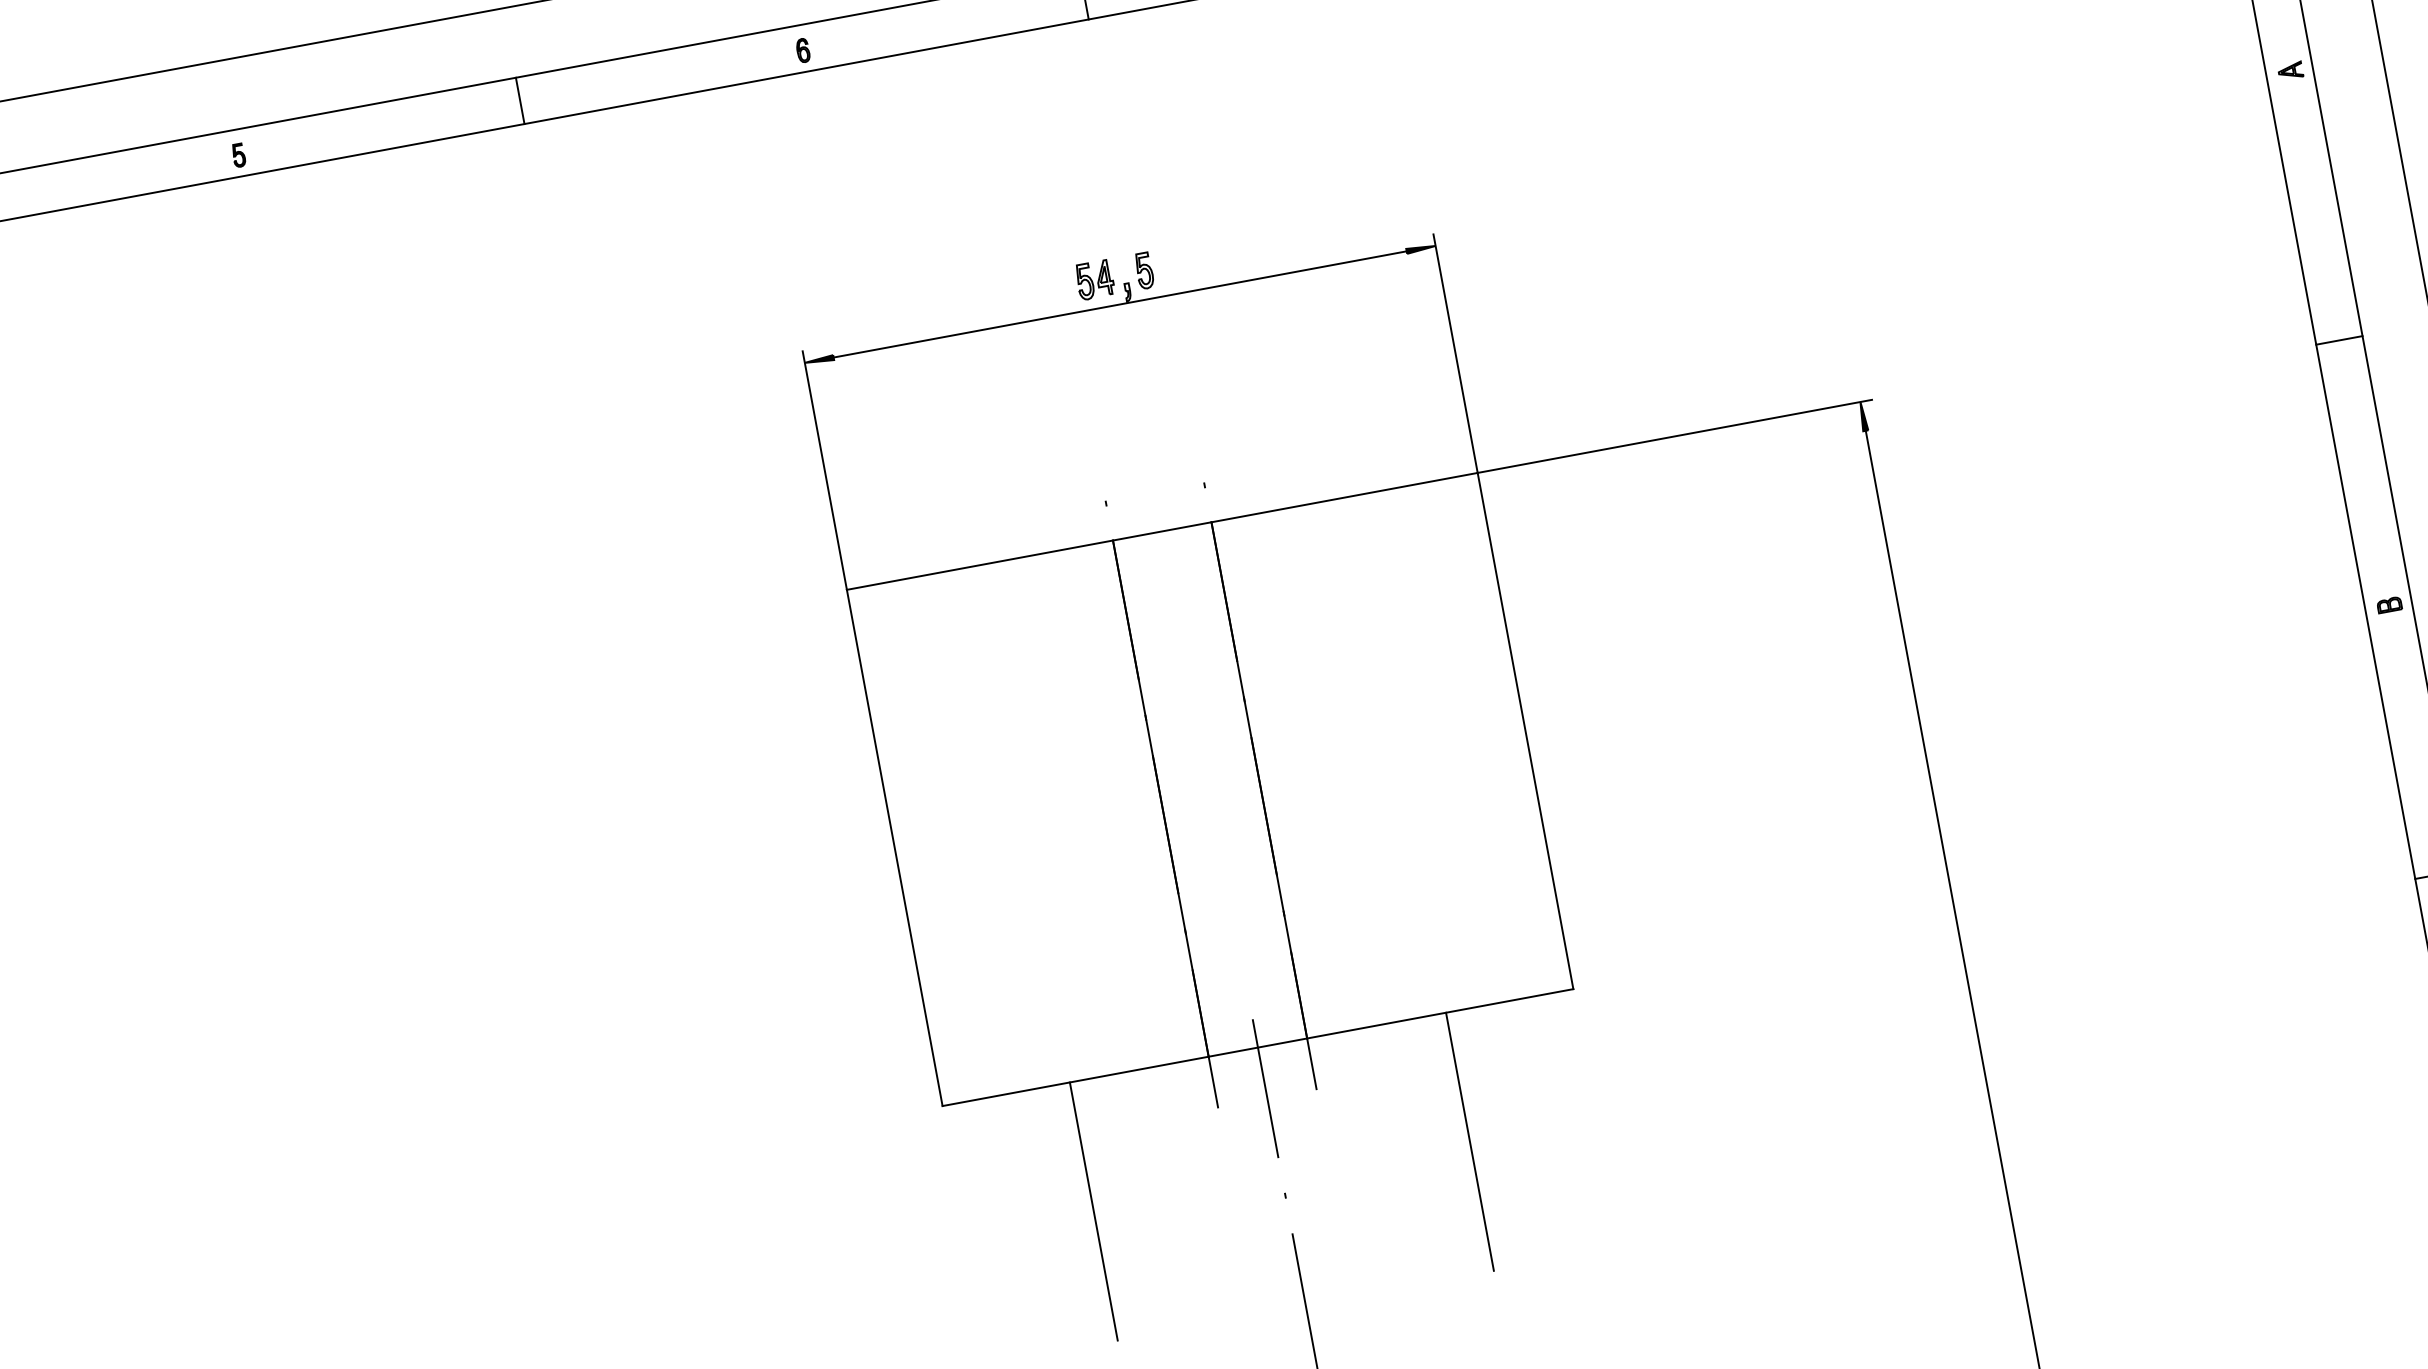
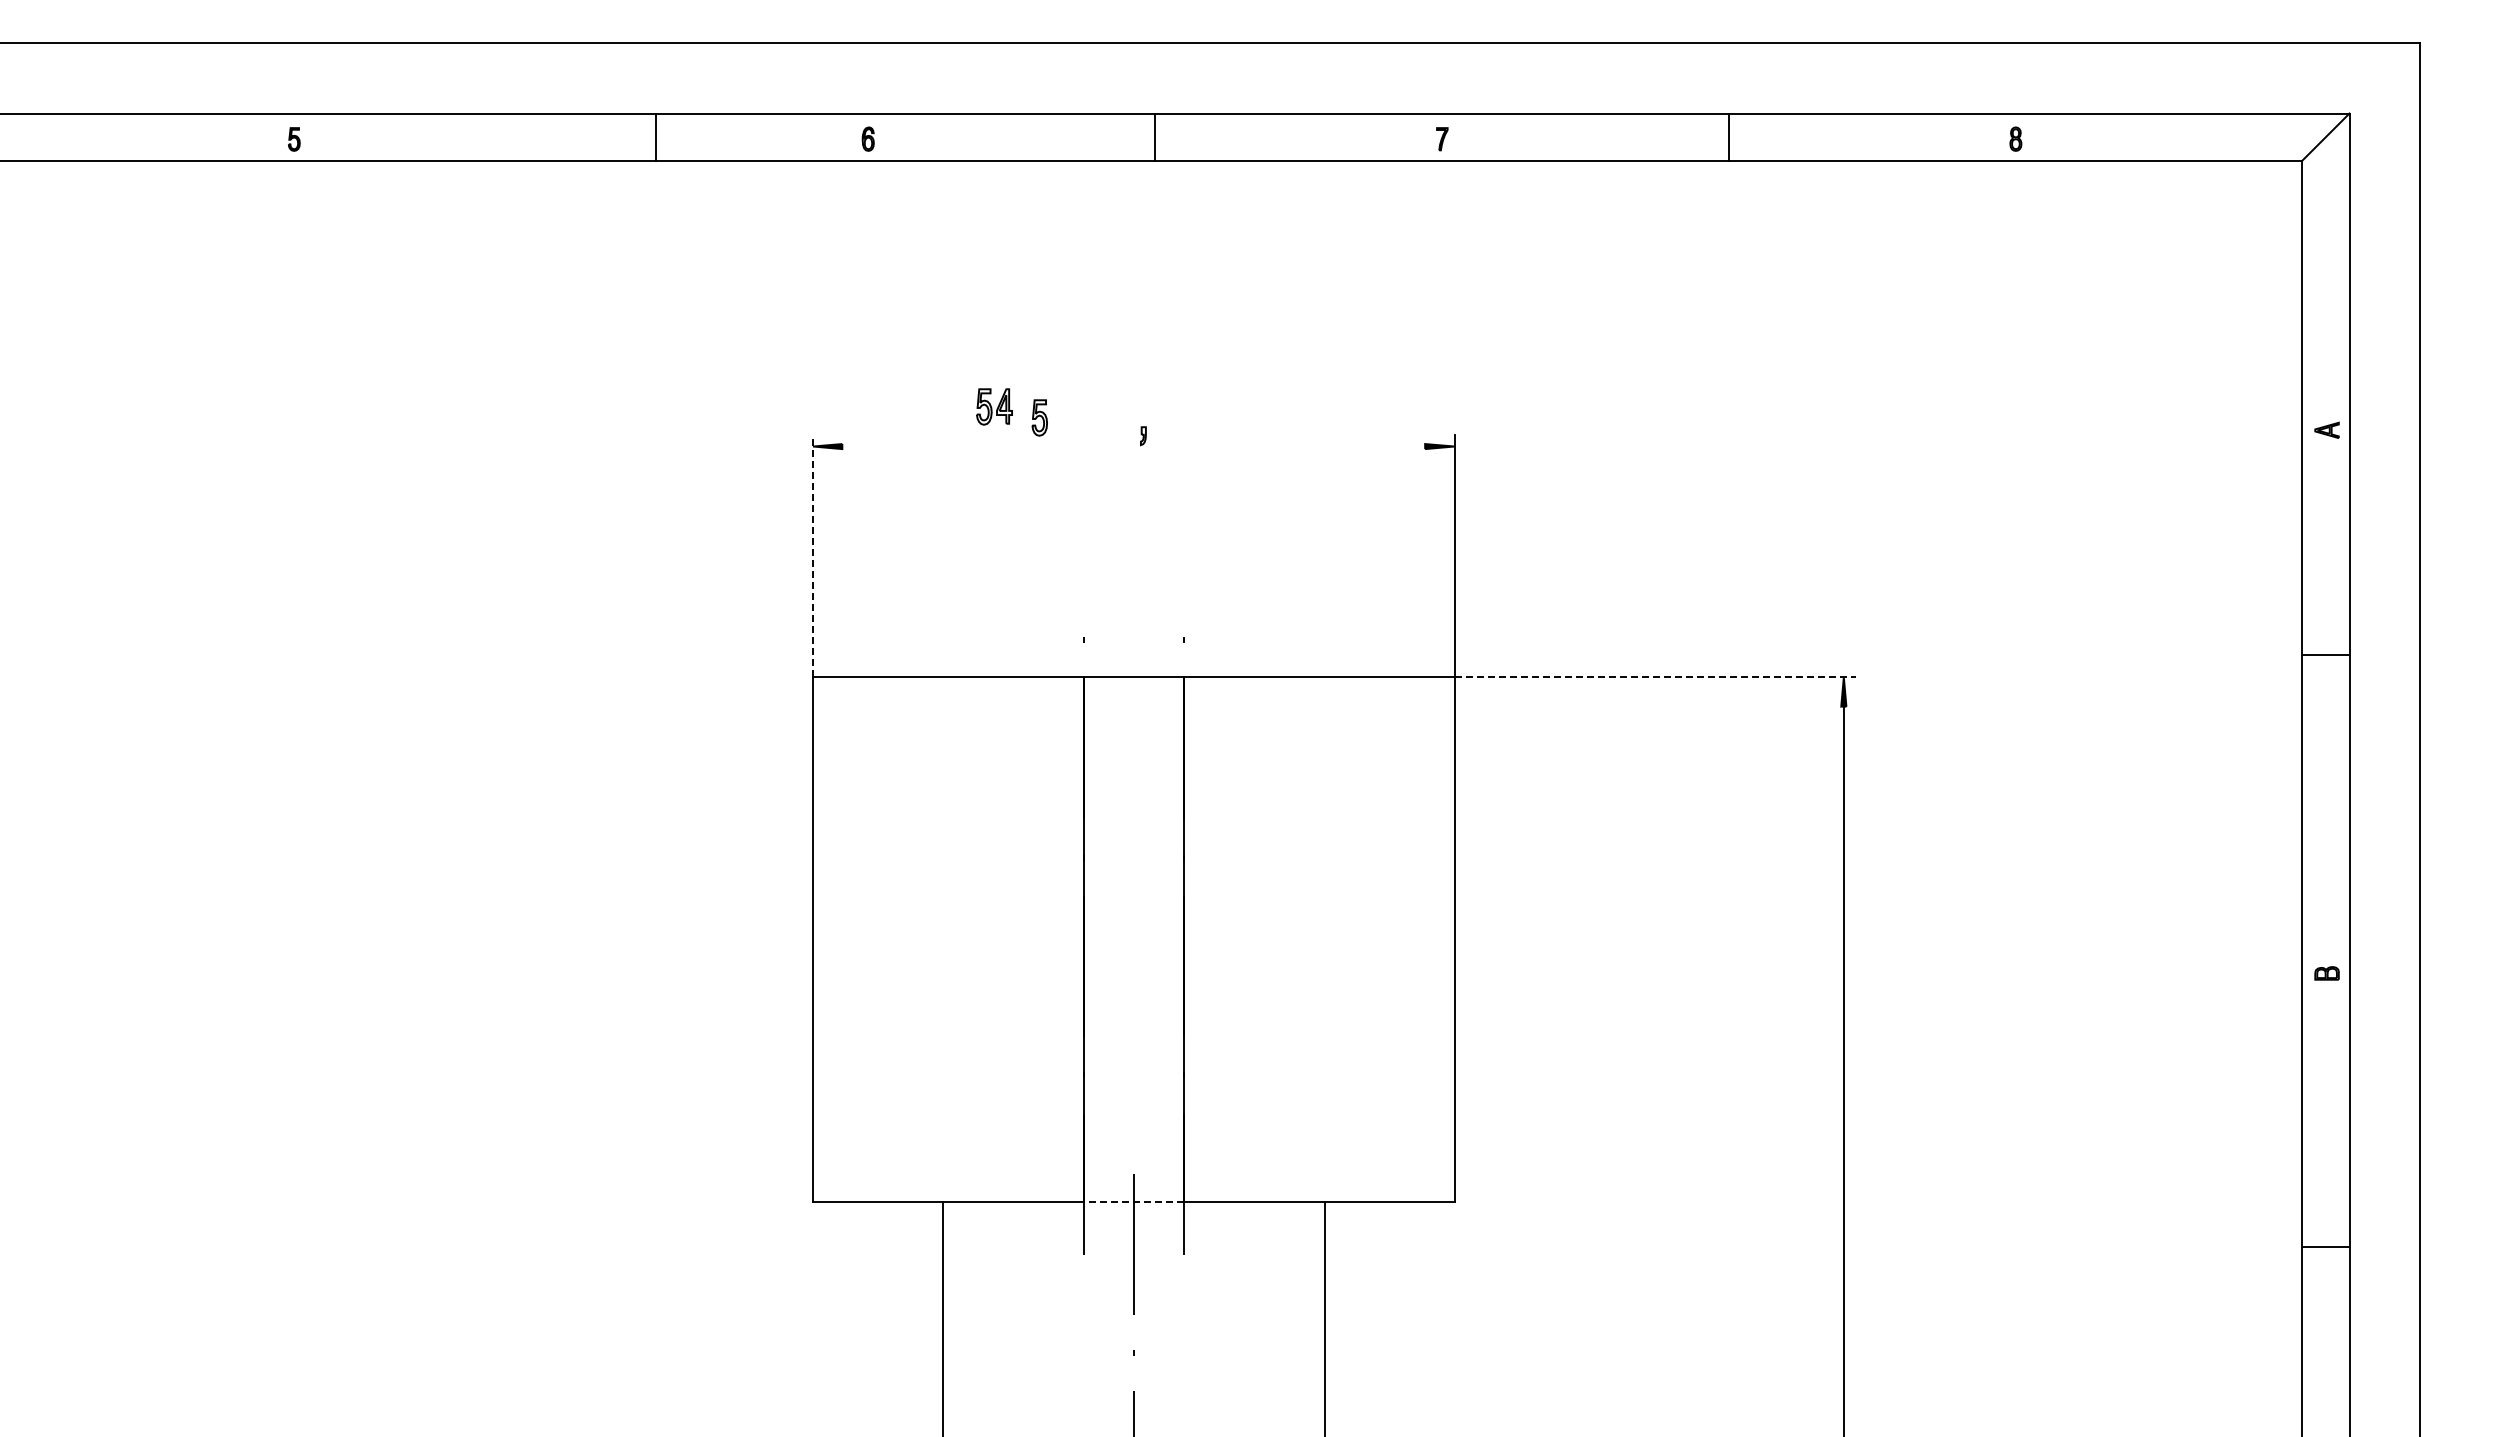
line: (519, 100) -> (655, 136), moved
part: (1144, 270) -> (1039, 417), moved
part: (1094, 279) -> (994, 406), moved
line: (1119, 304) -> (1133, 446), removed
line: (2338, 340) -> (2325, 655), moved
line: (1675, 436) -> (1655, 677), solid -> dashed
line: (825, 469) -> (813, 555), solid -> dashed
line: (1257, 1047) -> (1133, 1202), solid -> dashed

